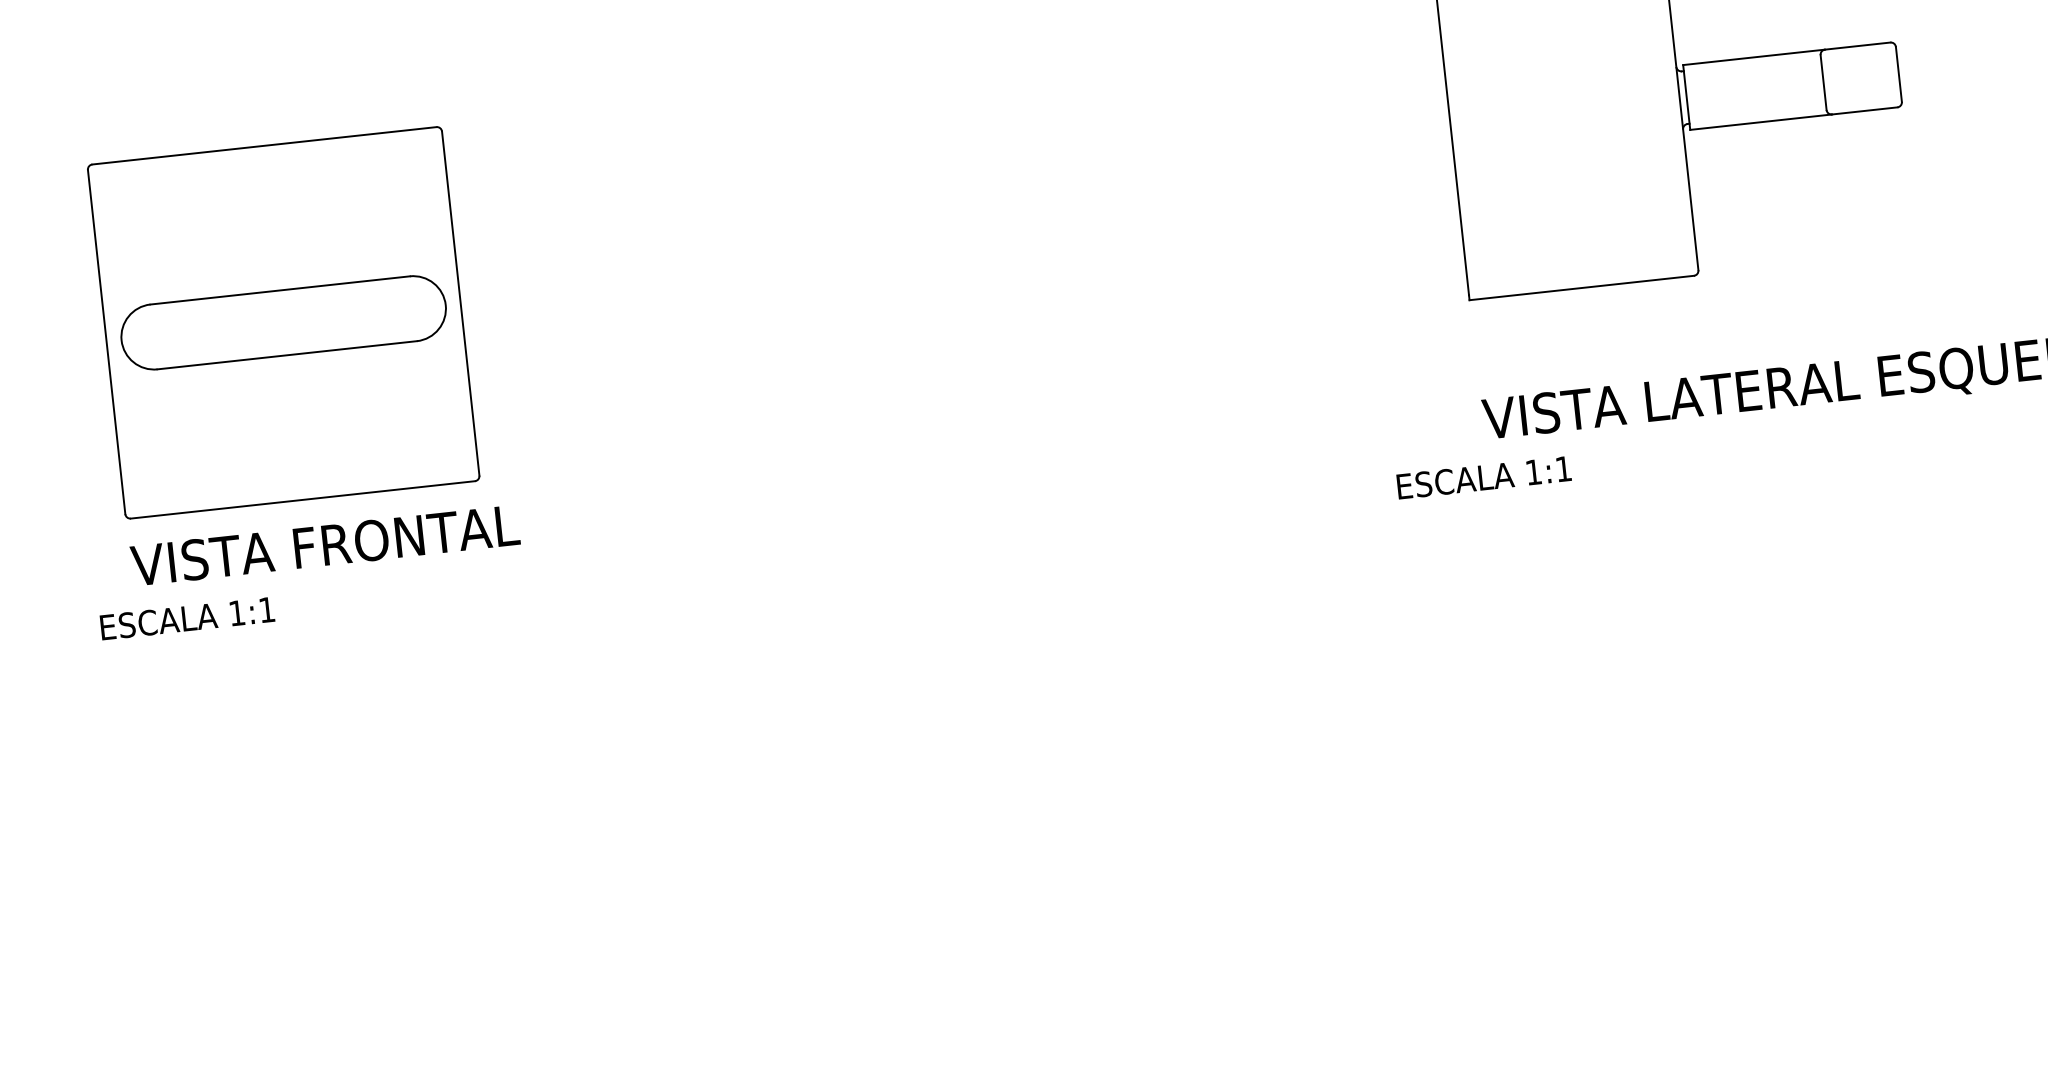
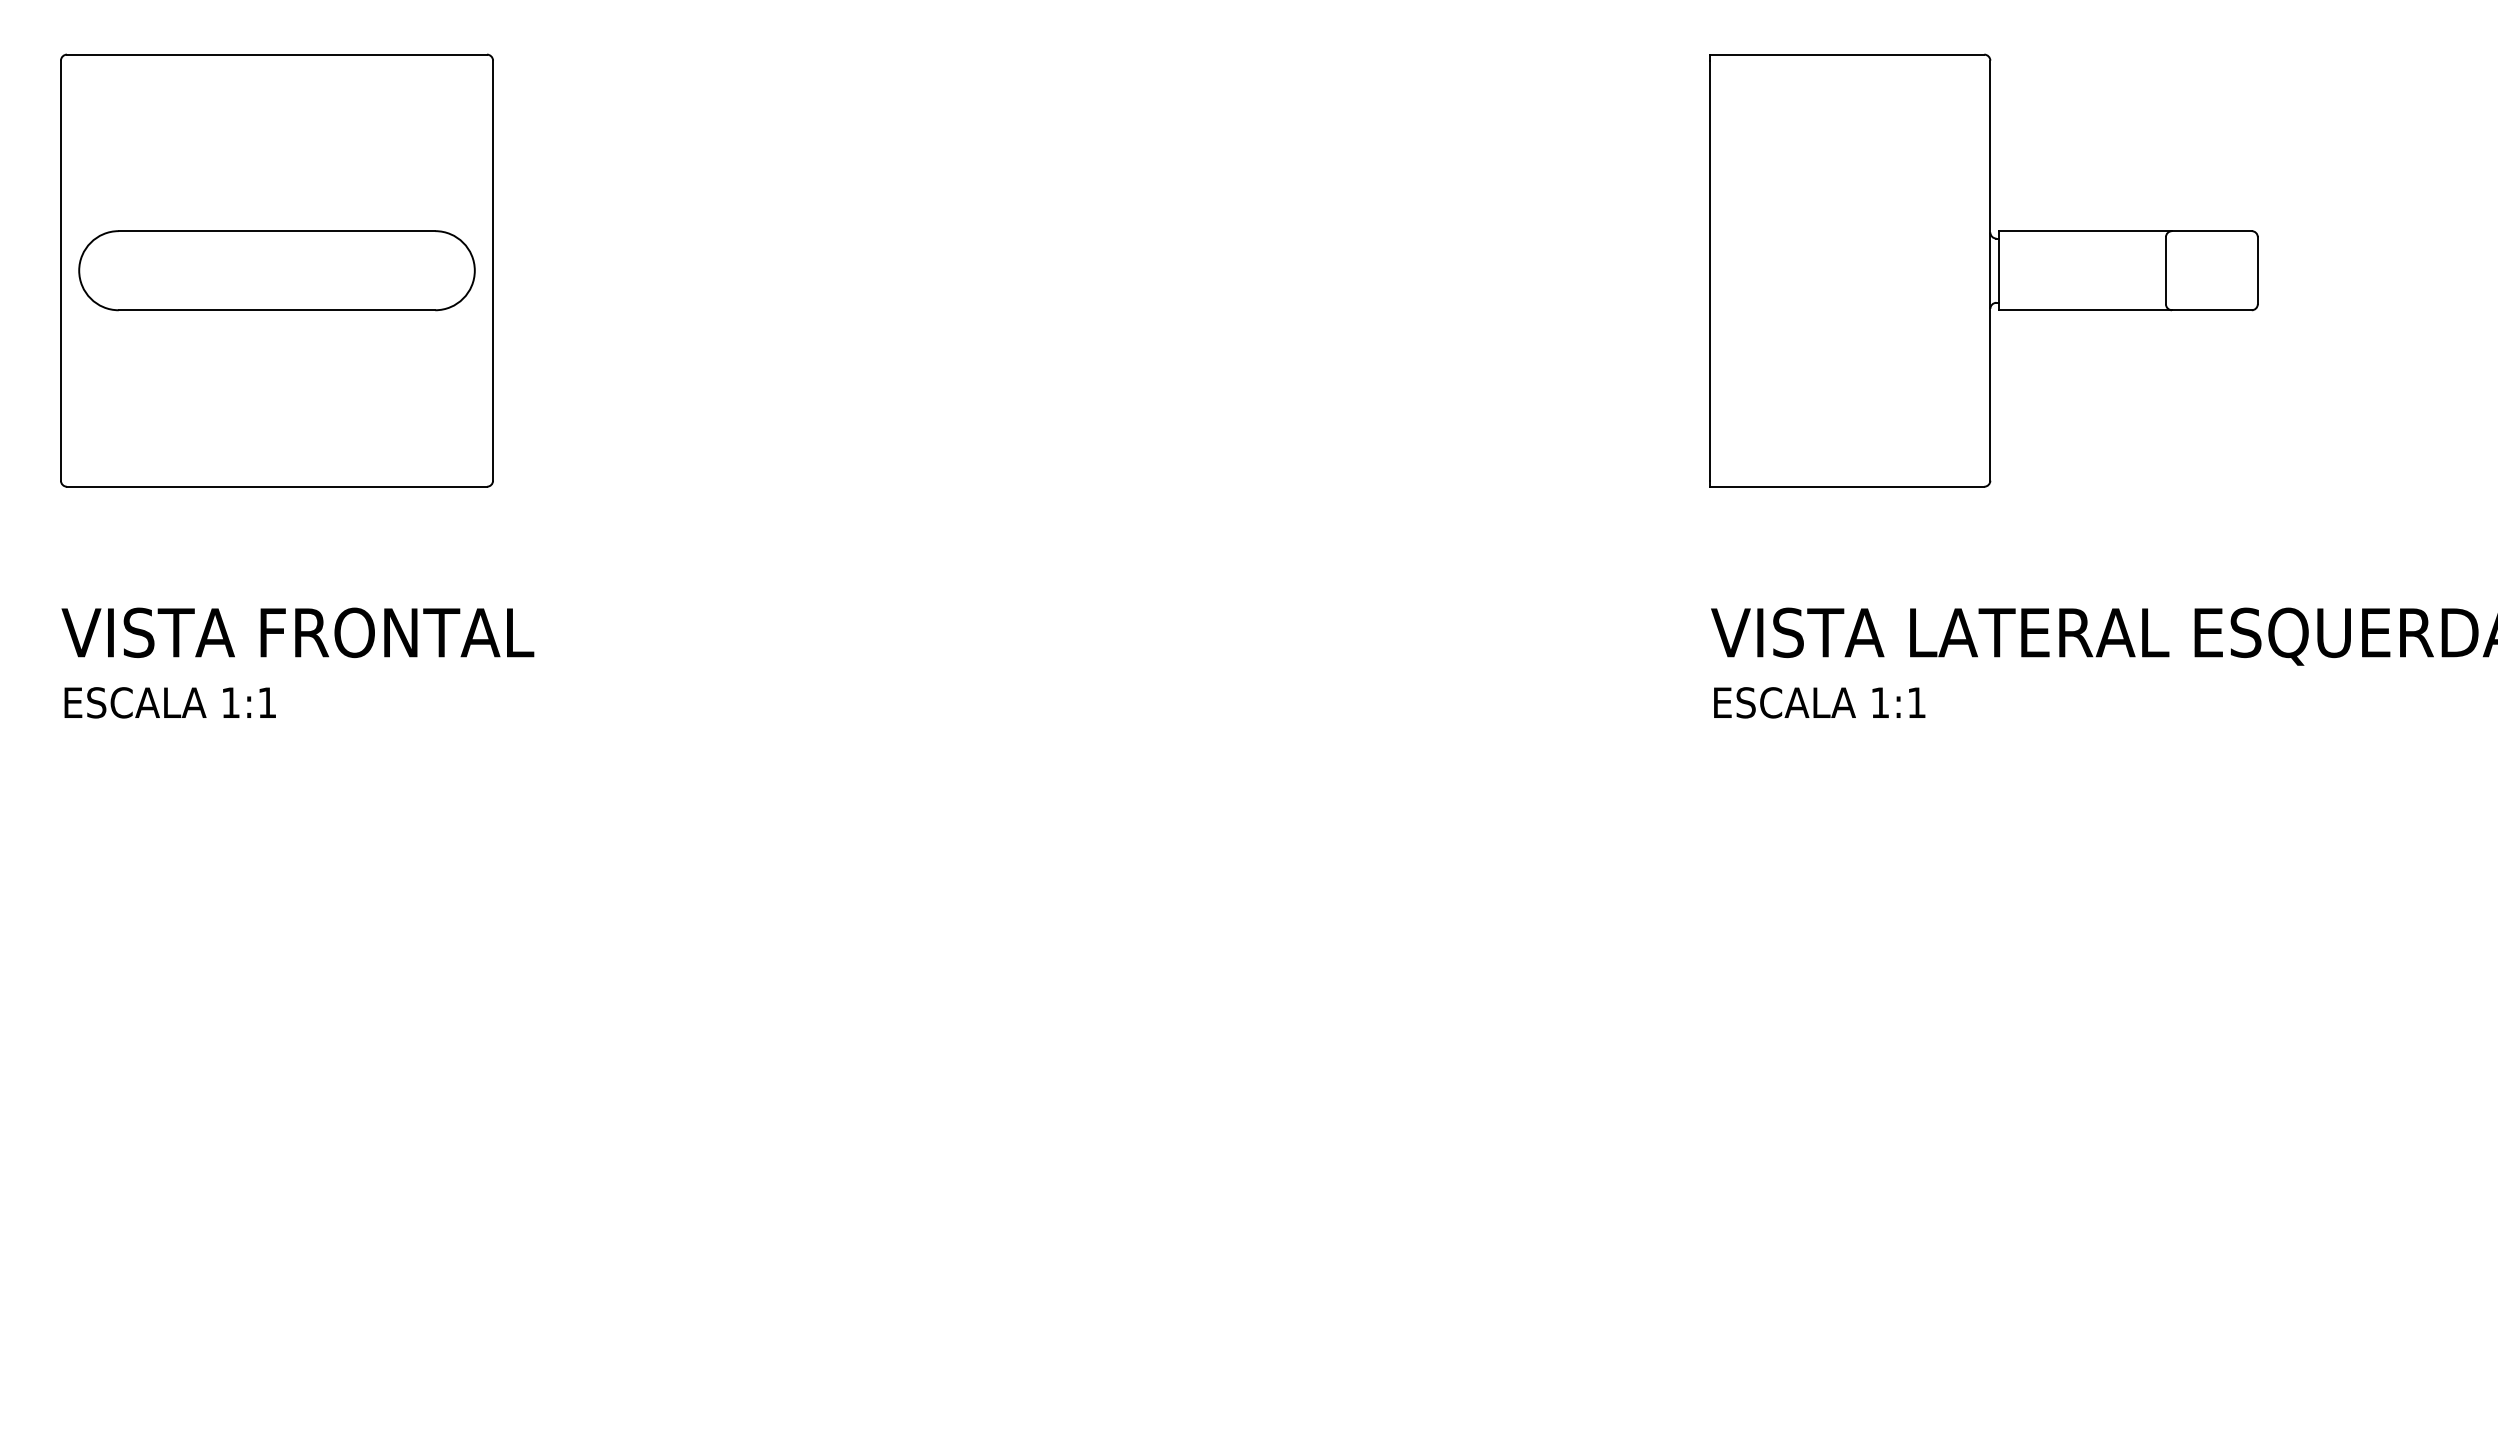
part: (283, 322) -> (276, 270), moved
text: (1483, 477) -> (1819, 702), moved
text: (186, 618) -> (169, 702), moved

